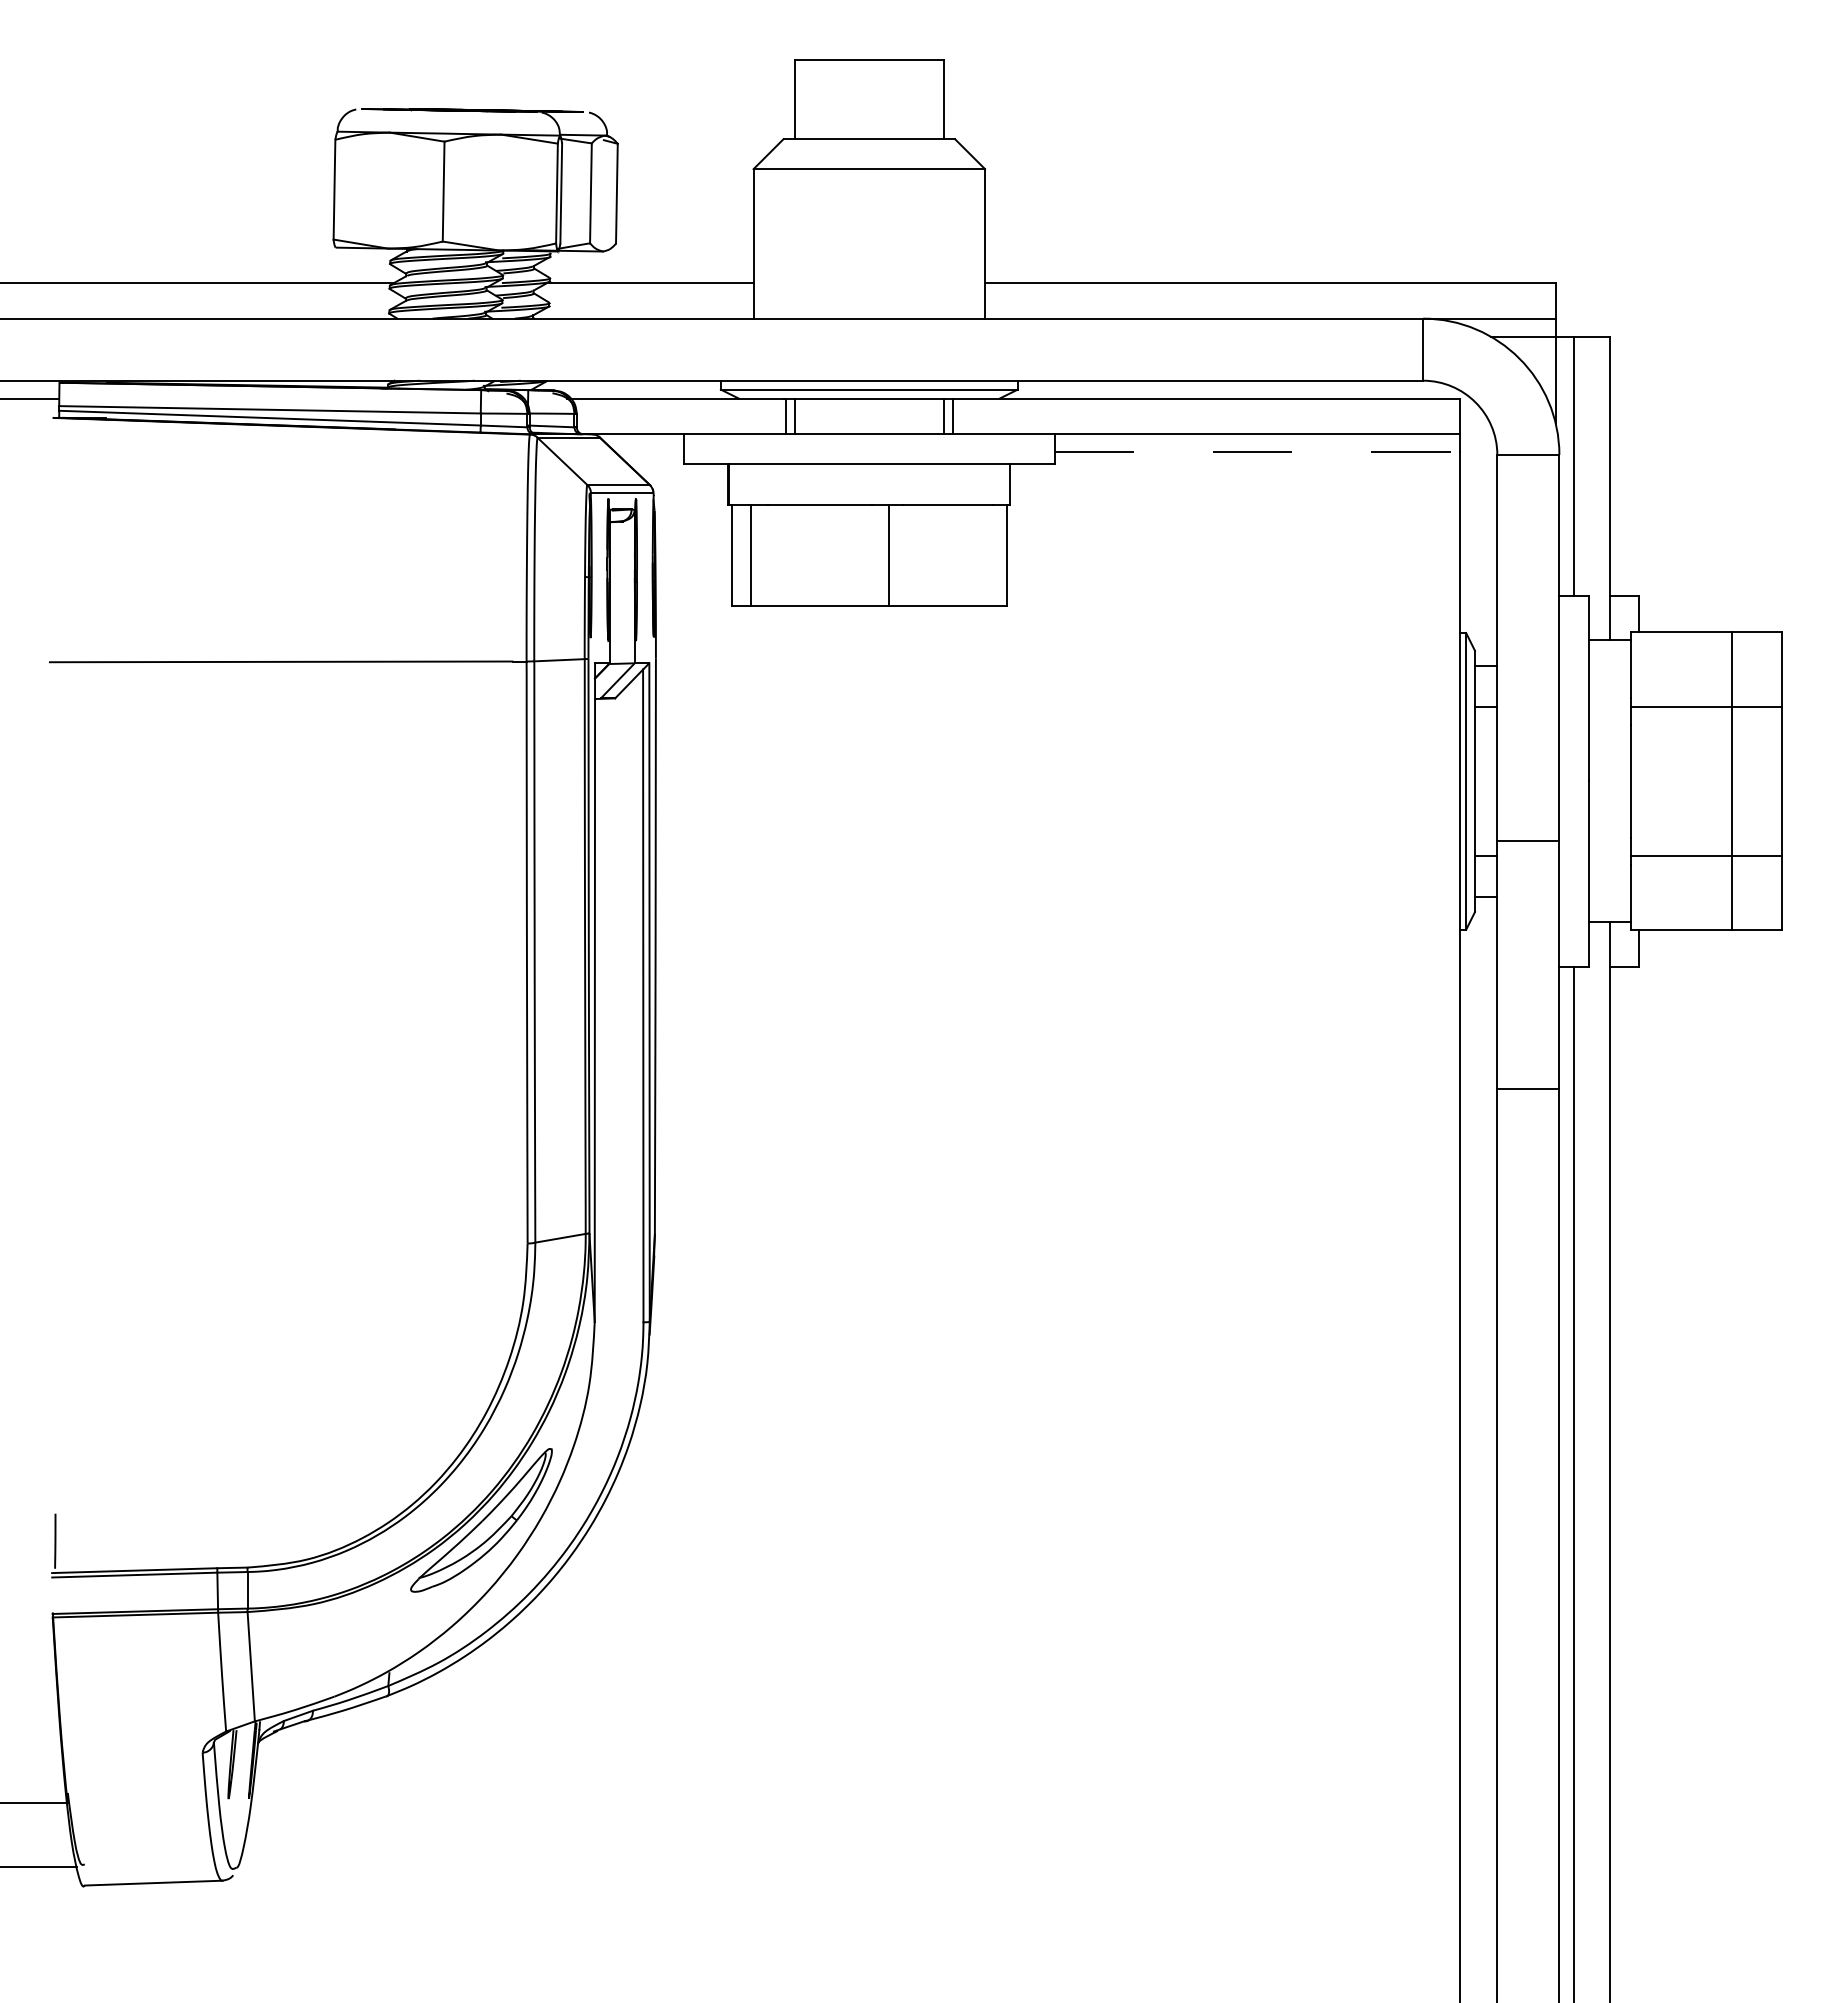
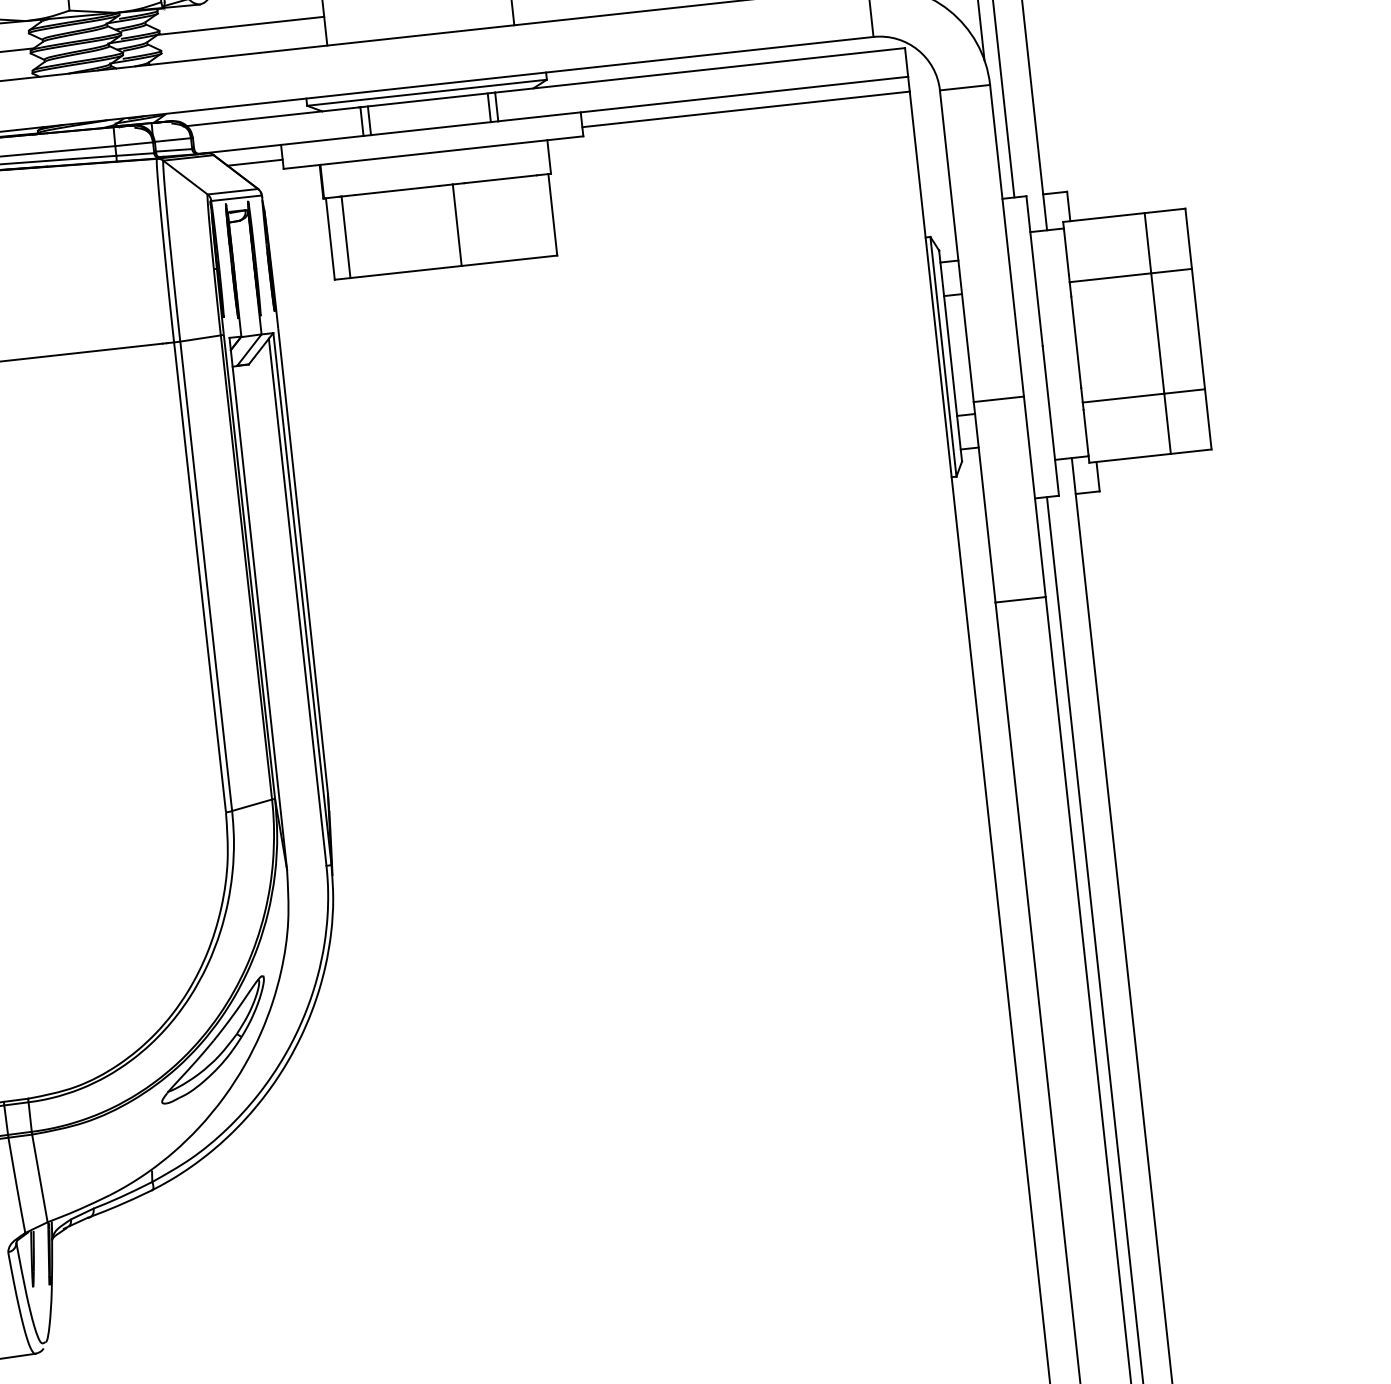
line: (649, 452) -> (255, 162), added
line: (1257, 452) -> (746, 109), dashed -> solid

